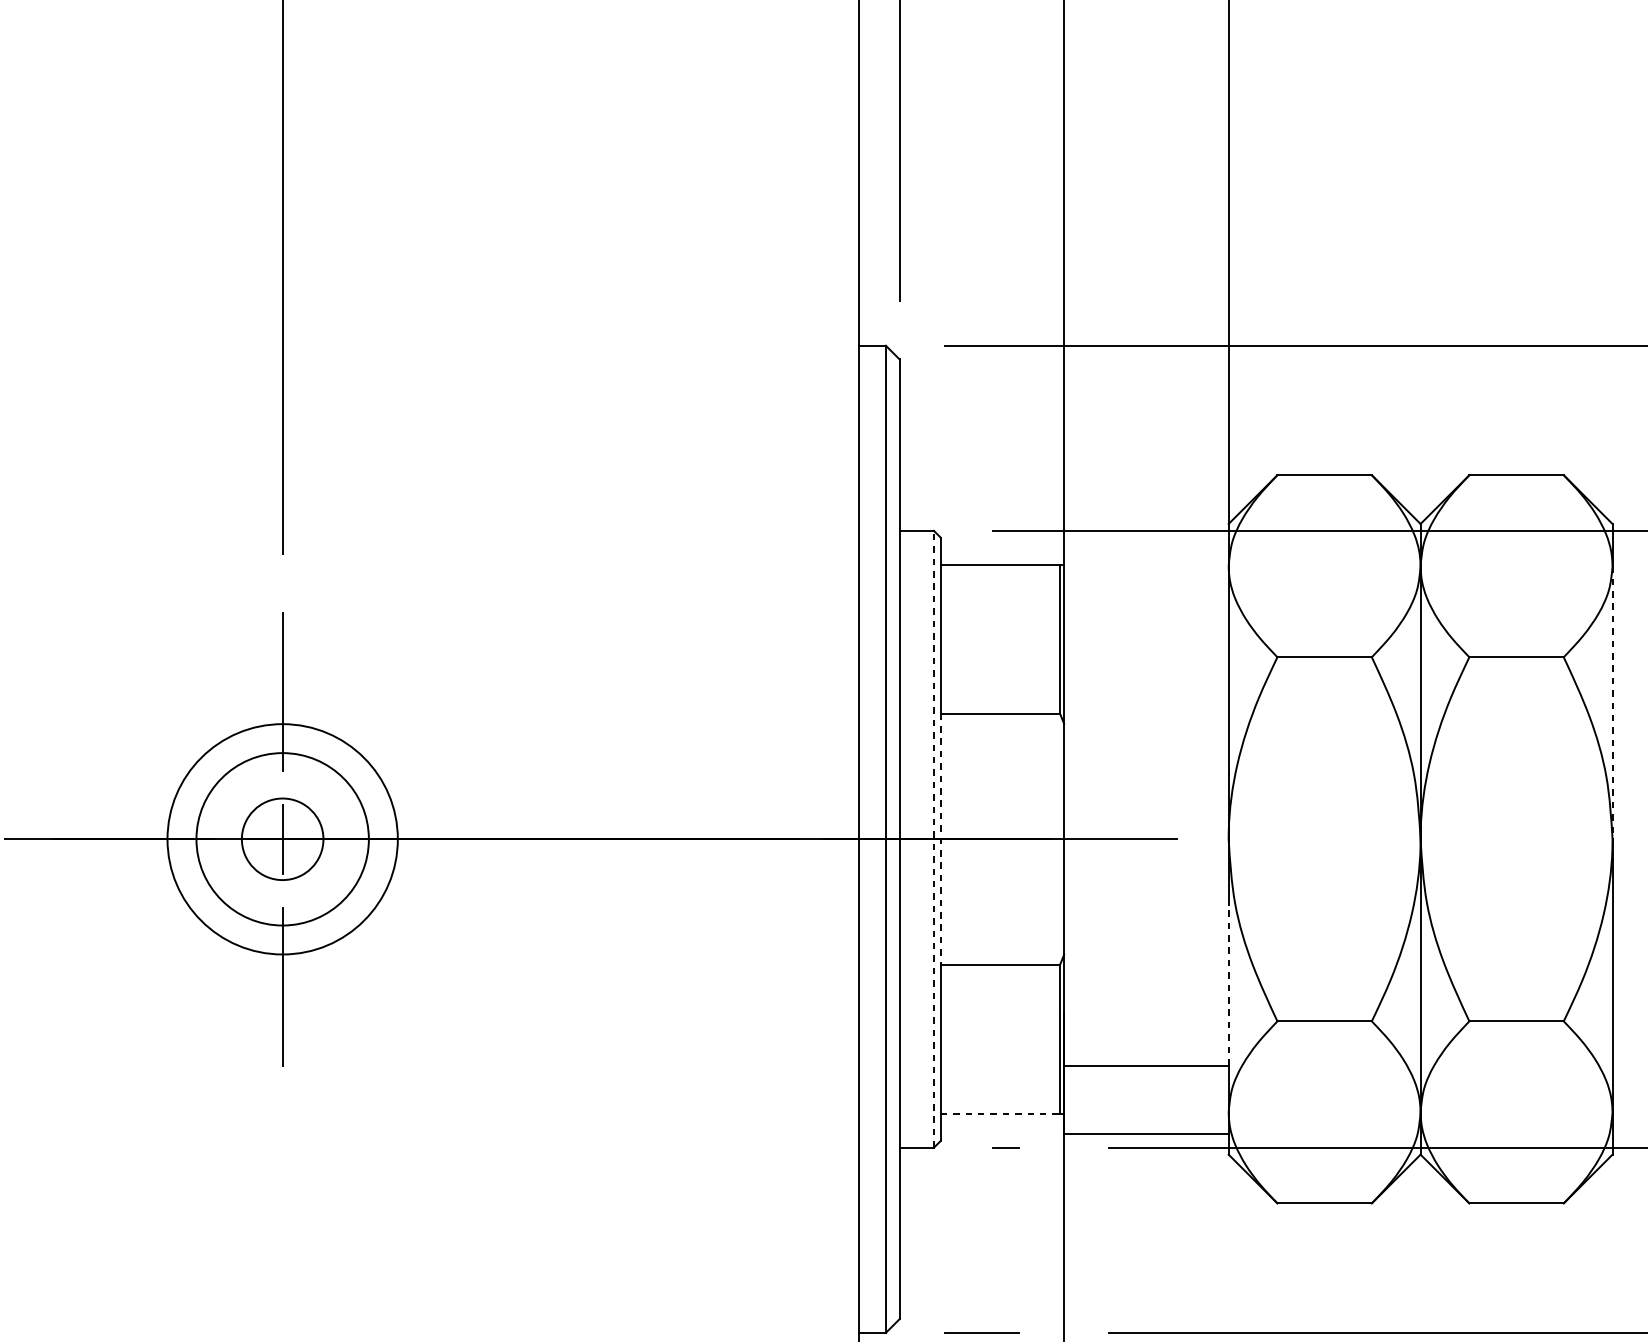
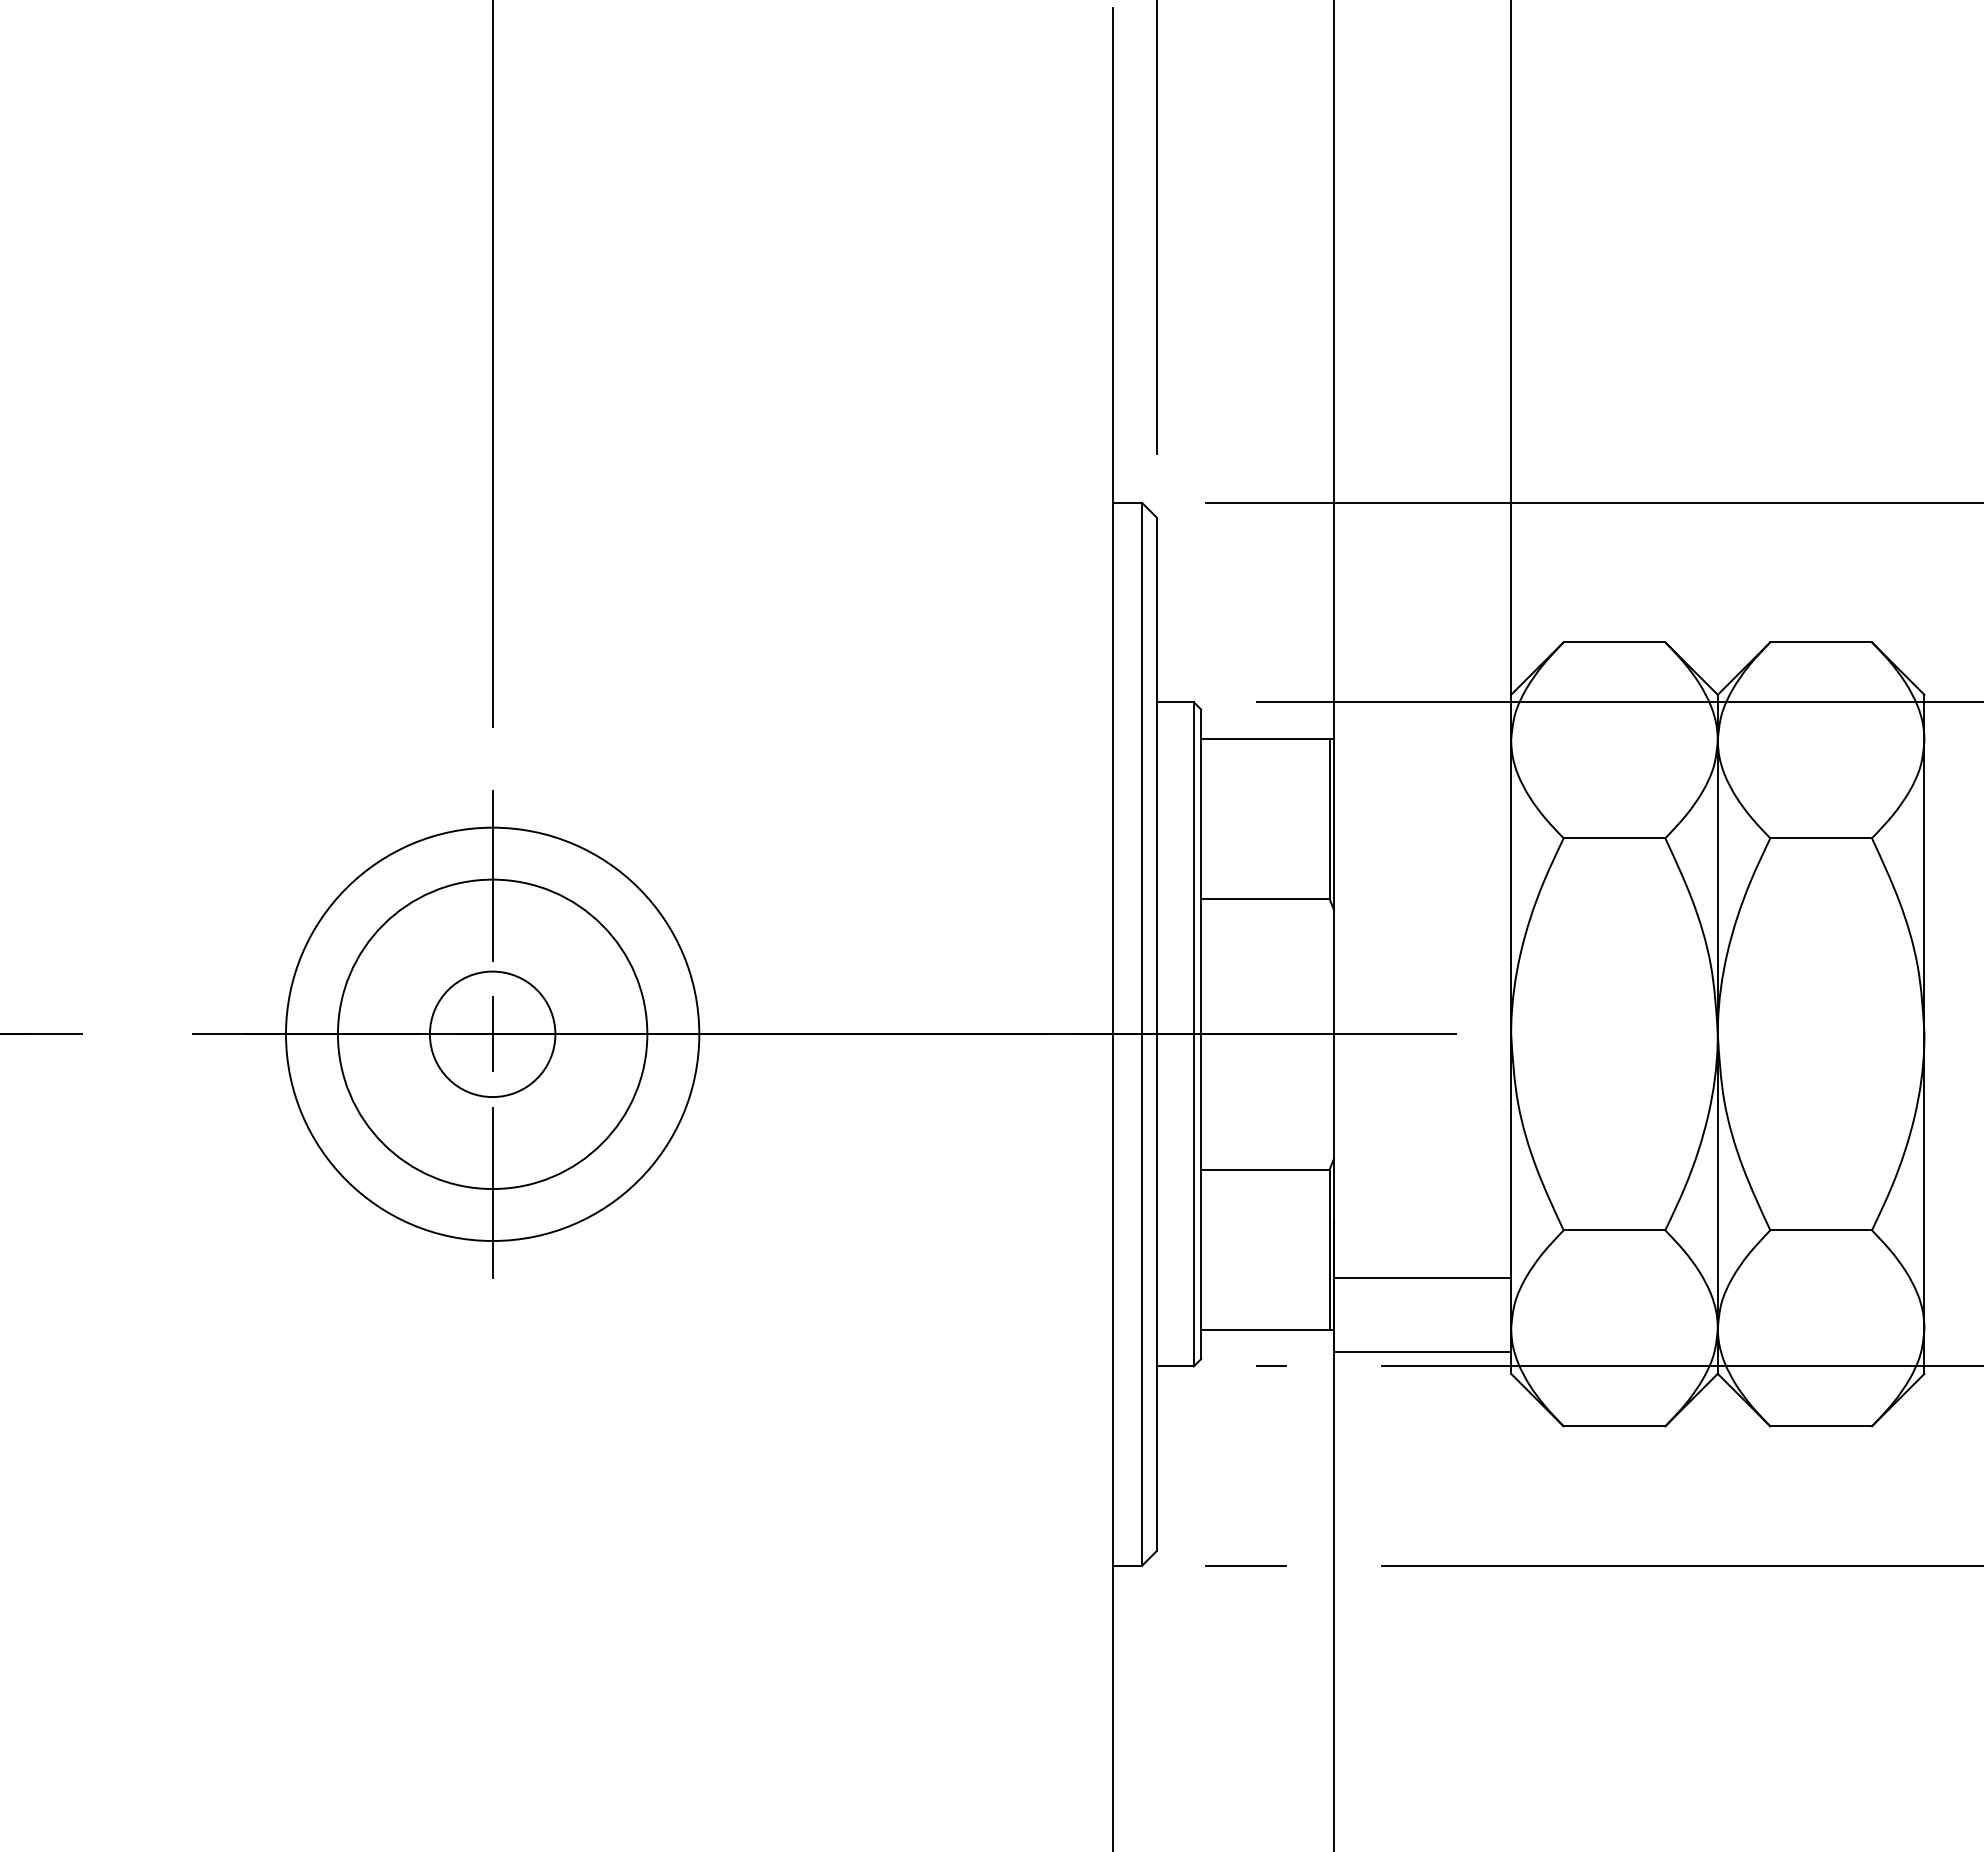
line: (1612, 702) -> (1924, 887), dashed -> solid
circle: (282, 838) -> (492, 1033), size x1.67
line: (933, 838) -> (1193, 1033), dashed -> solid
circle: (282, 839) -> (492, 1034), size x1.43
circle: (282, 839) -> (492, 1034), size x1.67
line: (941, 839) -> (1201, 1034), dashed -> solid
line: (1228, 985) -> (1511, 1191), dashed -> solid
line: (1000, 1113) -> (1265, 1329), dashed -> solid

